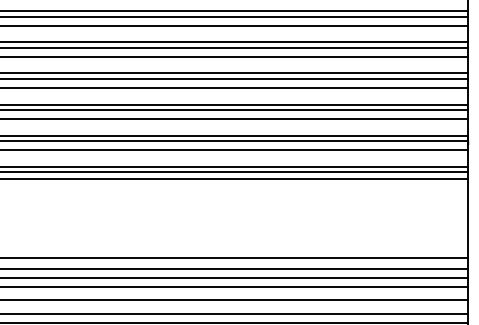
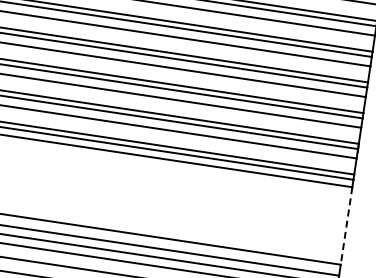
line: (467, 219) -> (345, 226), solid -> dashed

